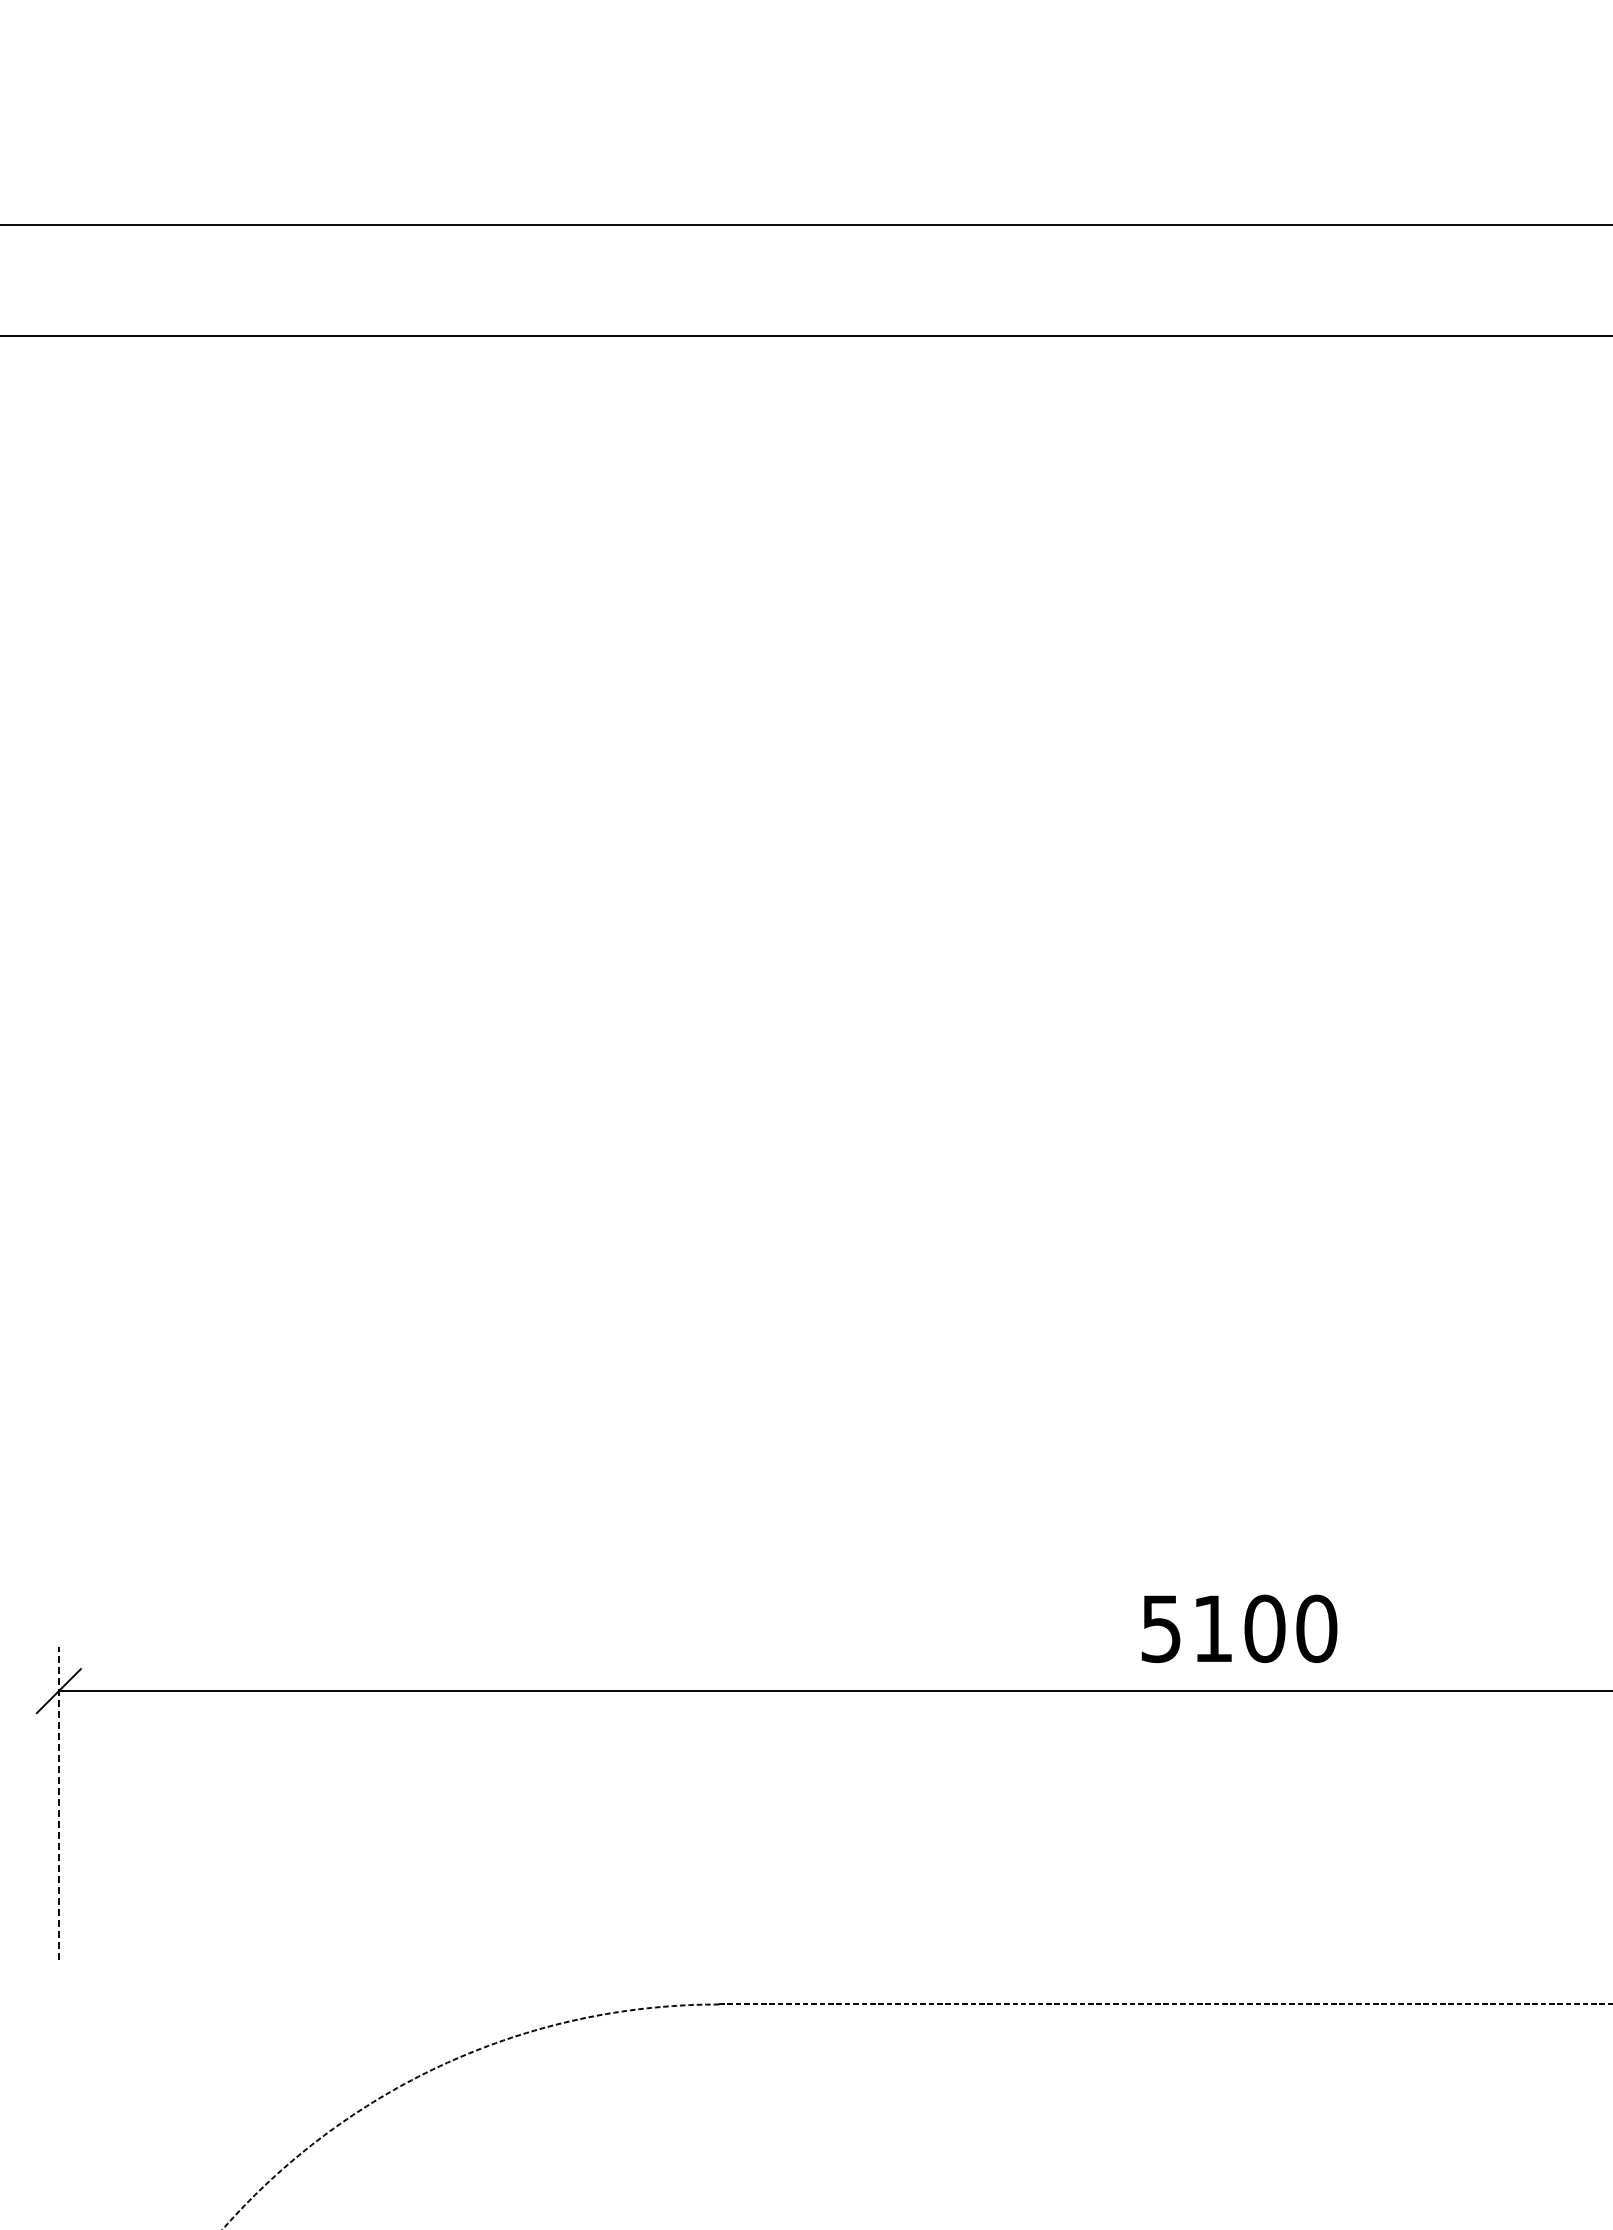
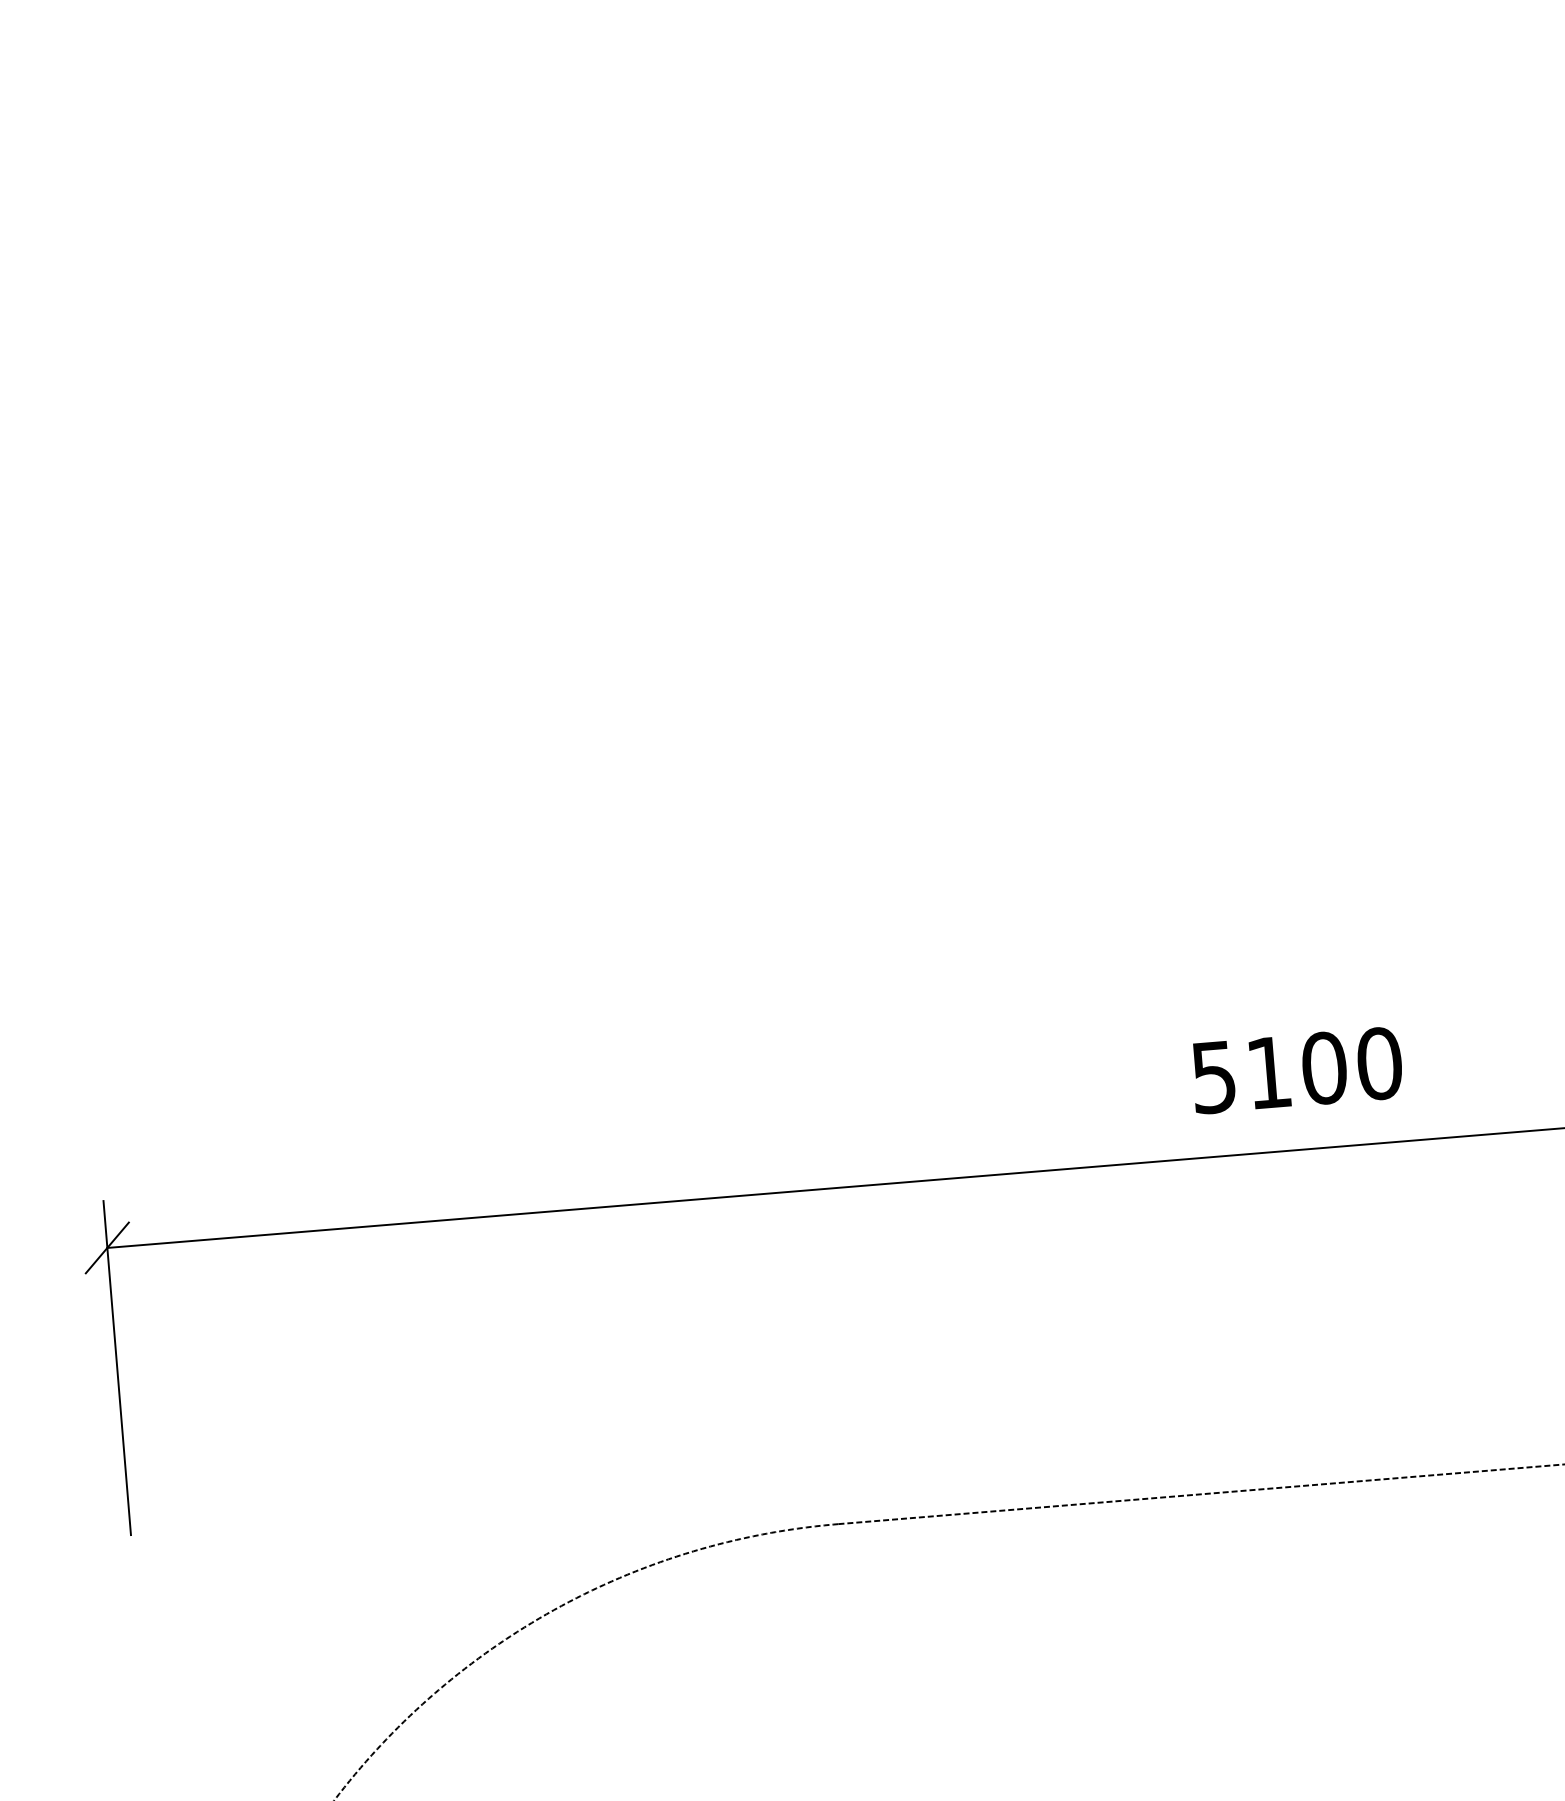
text: (1239, 1628) -> (1297, 1070), moved
line: (58, 1803) -> (116, 1367), dashed -> solid

